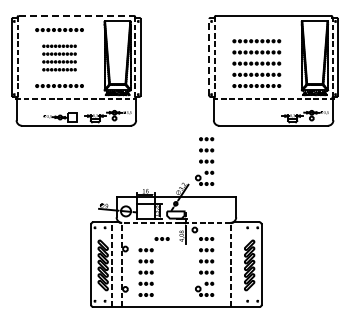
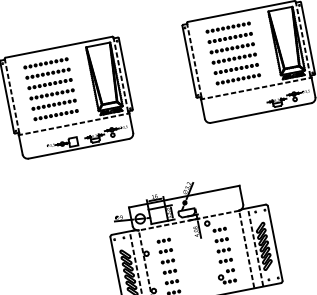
line: (76, 15) -> (59, 46), dashed -> solid
line: (256, 29) -> (227, 27), added
line: (209, 56) -> (189, 60), dashed -> solid
part: (59, 57) -> (50, 88), size x1.43
part: (204, 161) -> (203, 158), removed
line: (161, 238) -> (163, 240), moved
line: (240, 264) -> (255, 247), added

